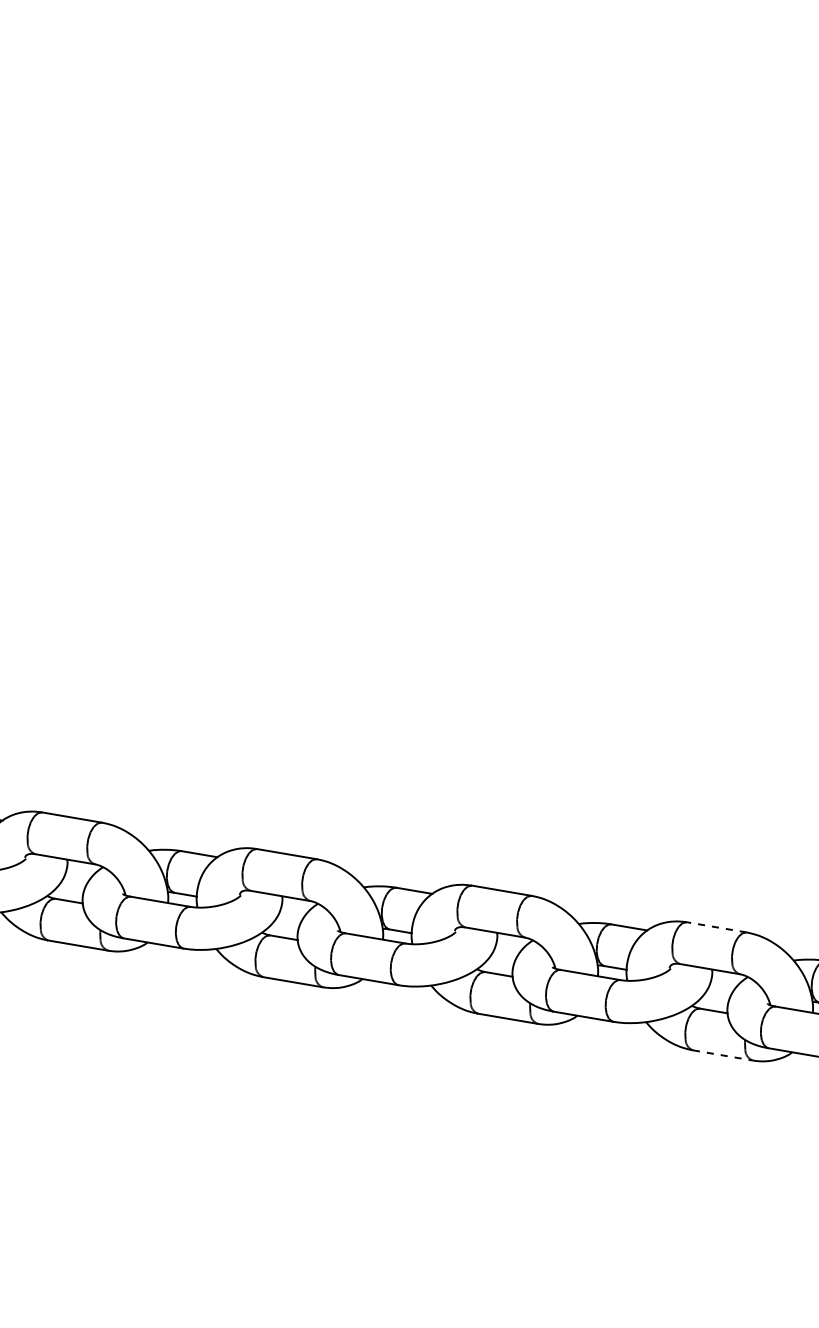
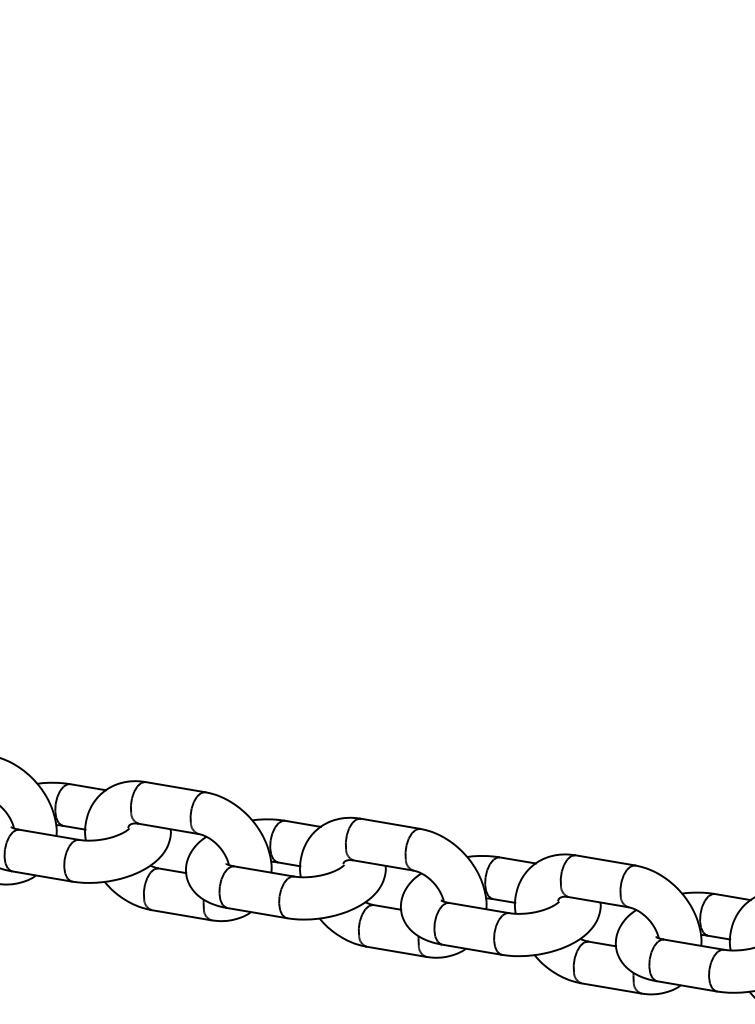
line: (716, 927) -> (604, 860), dashed -> solid
line: (723, 1055) -> (611, 988), dashed -> solid

